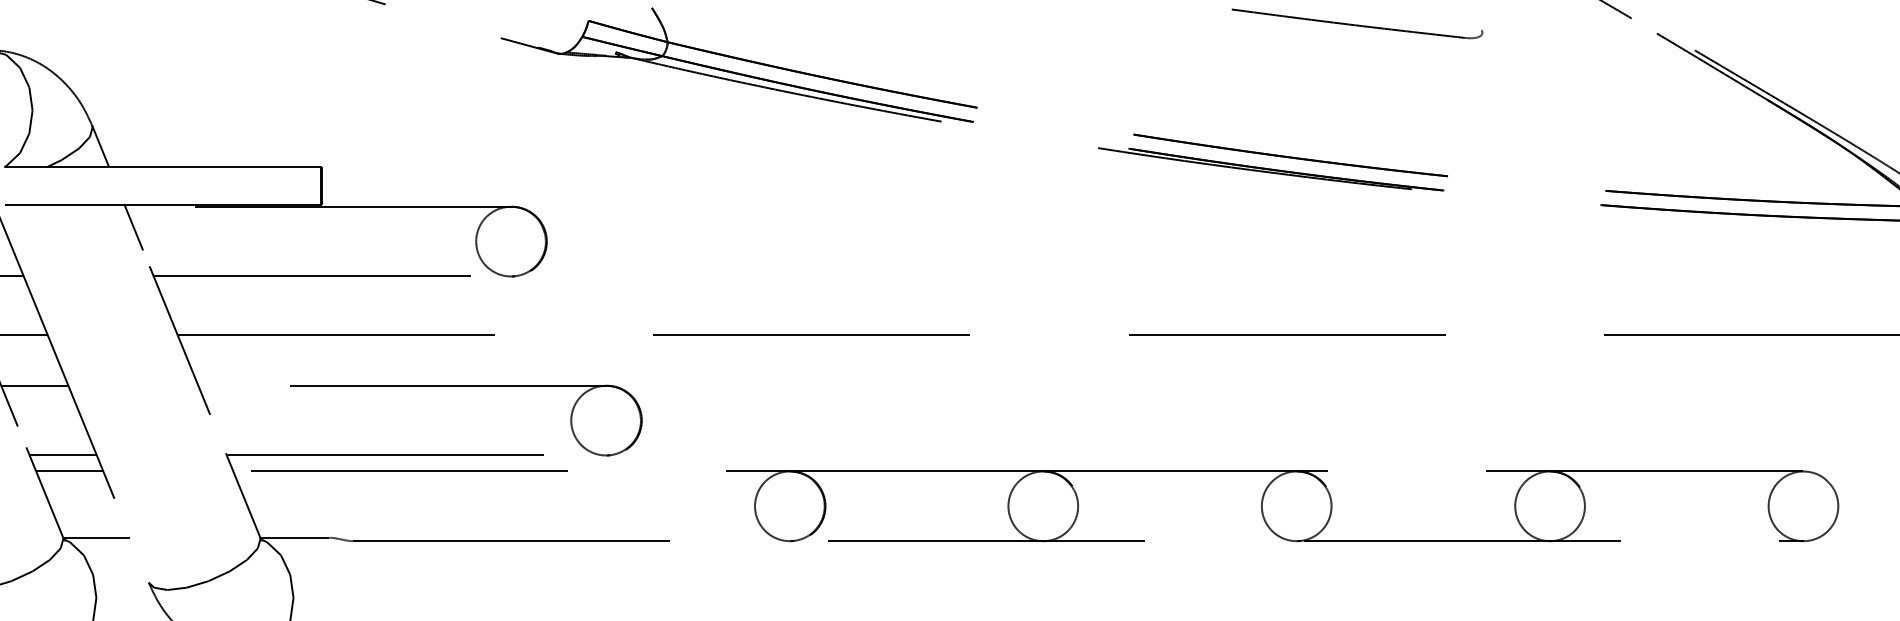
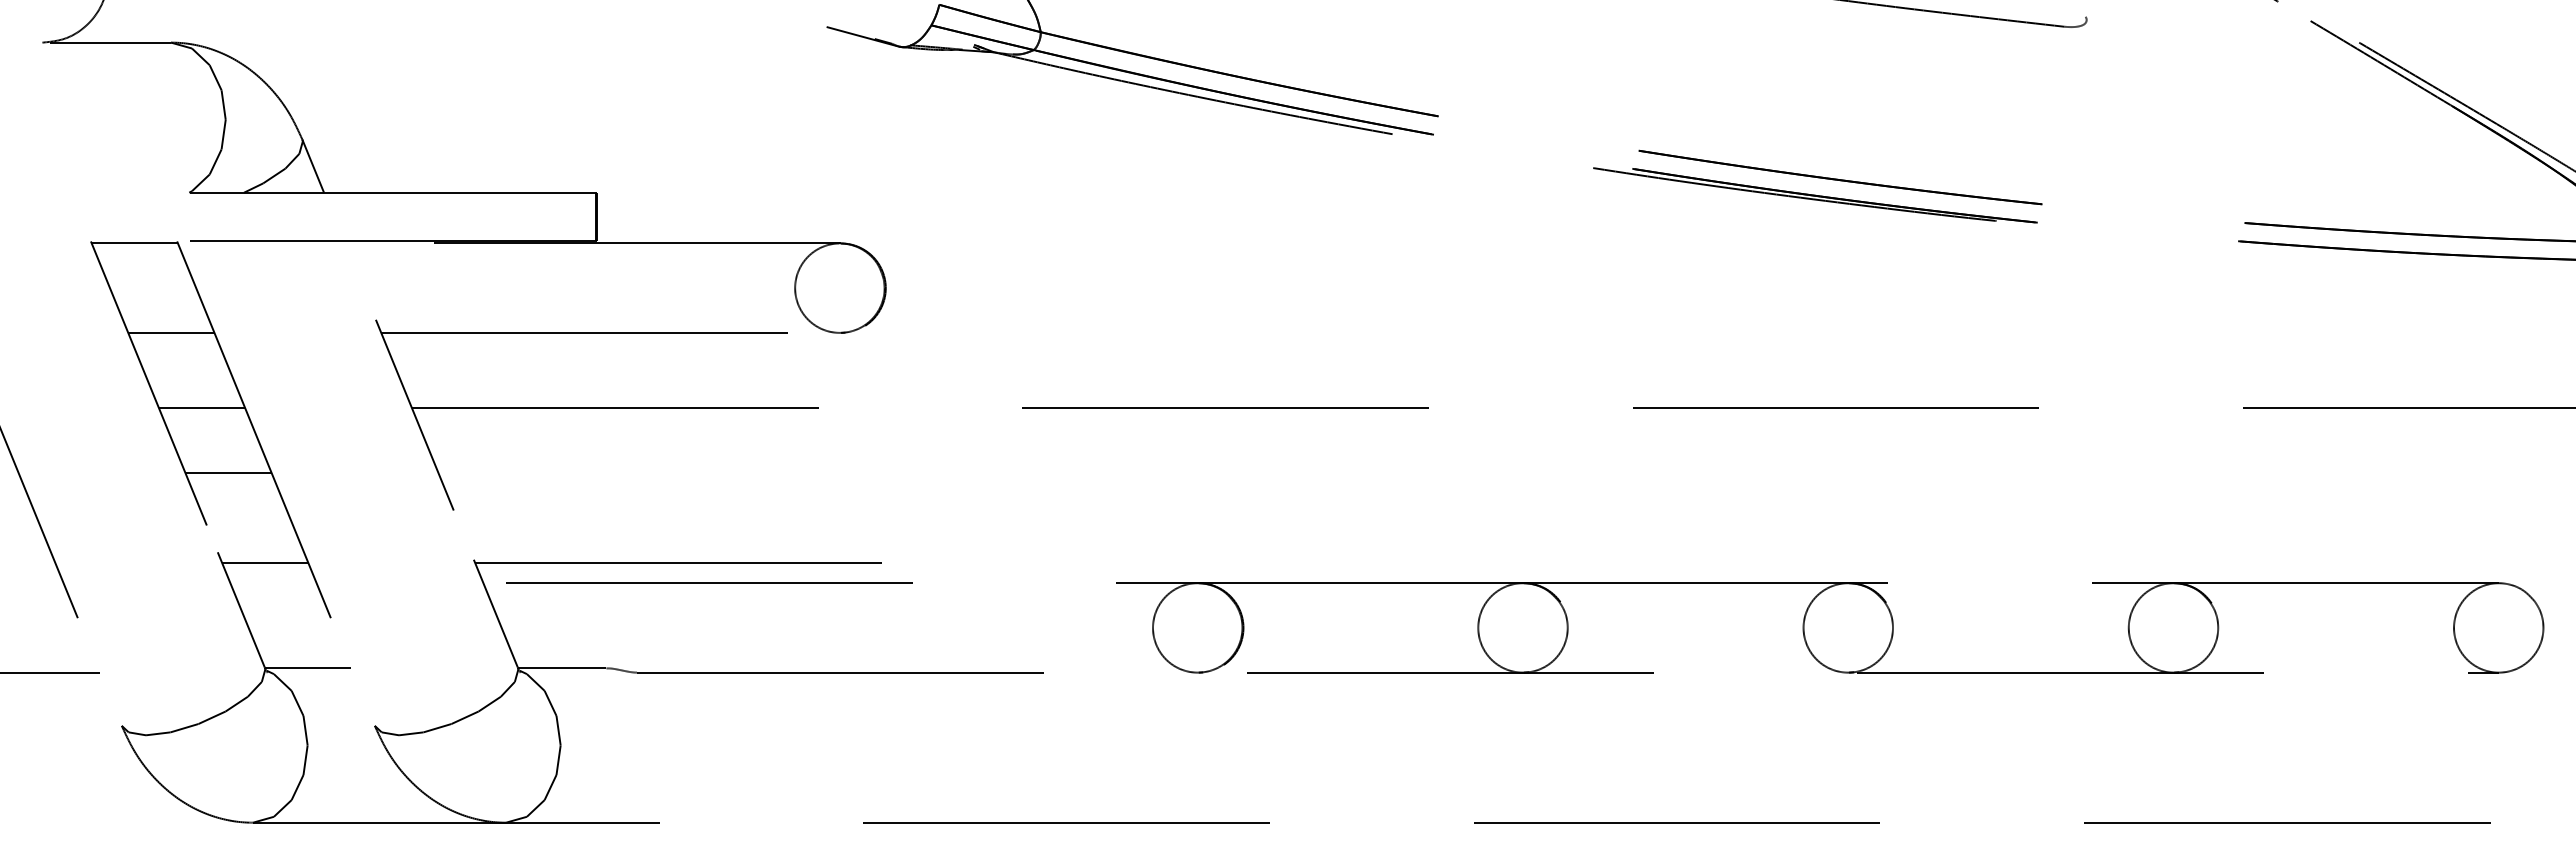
line: (133, 227) -> (355, 270), removed
part: (466, 386) -> (782, 473), removed
line: (69, 471) -> (273, 583), removed

